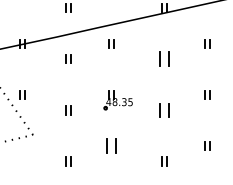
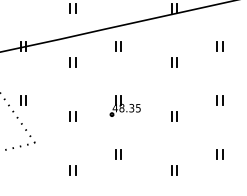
part: (164, 58) -> (174, 62), size x0.62
part: (164, 109) -> (174, 116), size x0.62
part: (111, 145) -> (118, 154), size x0.62

